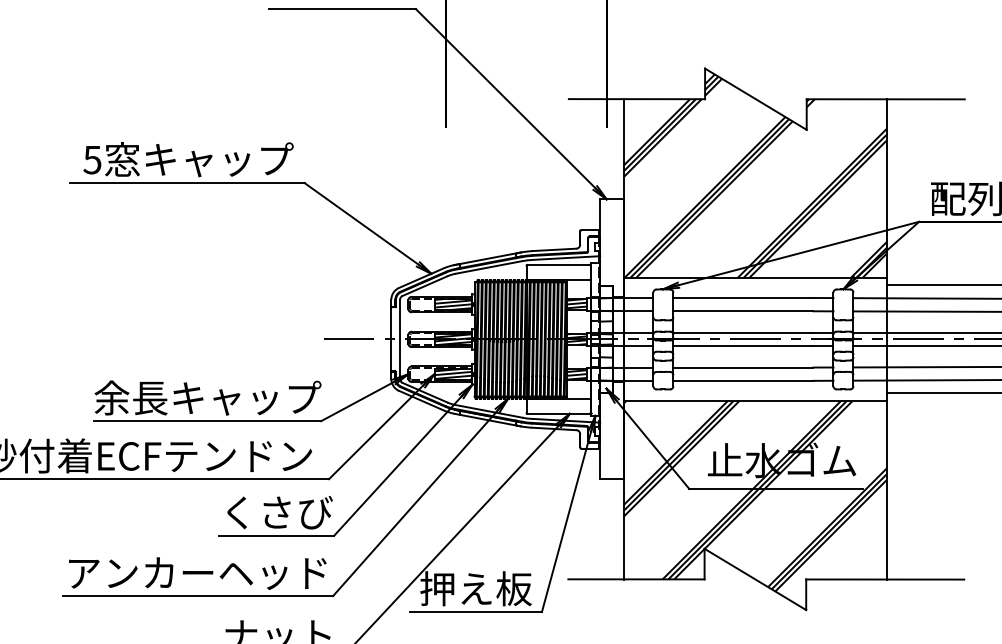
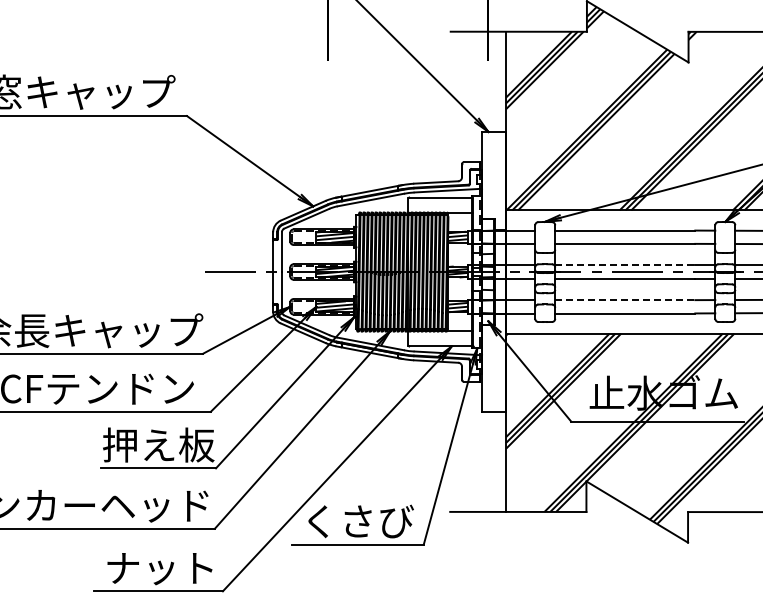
line: (743, 332) -> (625, 265), solid -> dashed
line: (743, 367) -> (625, 300), solid -> dashed
text: (276, 512) -> (158, 445), くさび -> 押え板
text: (476, 588) -> (358, 521), 押え板 -> くさび

